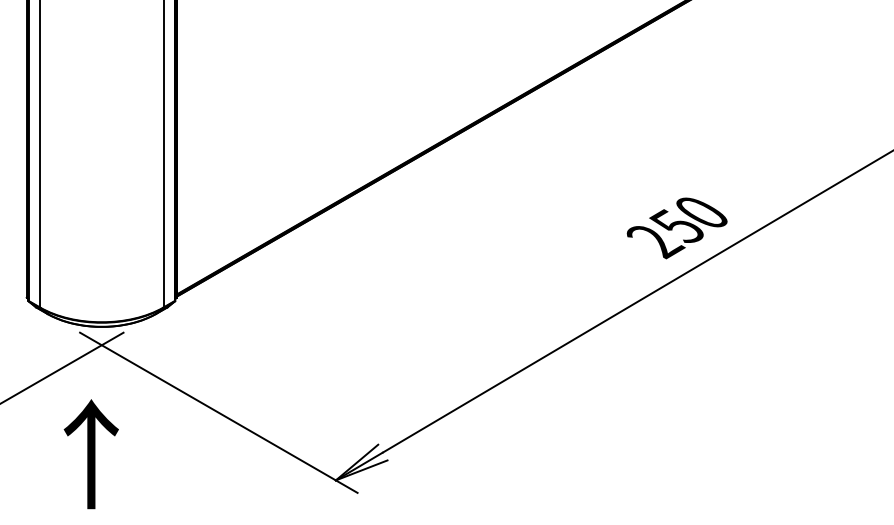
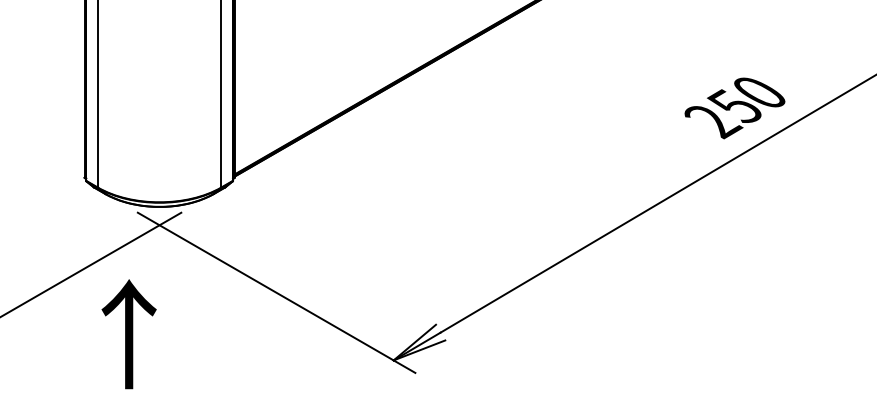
text: (90, 454) -> (128, 334), moved

